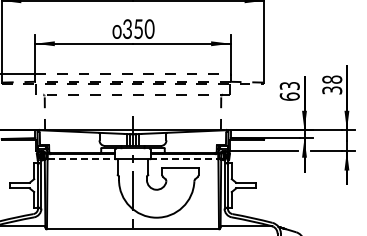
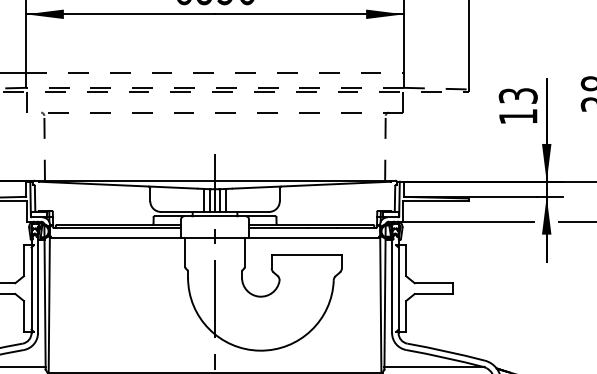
text: (289, 96) -> (517, 116), 63 -> 13
line: (81, 159) -> (115, 238), dashed -> solid
line: (184, 159) -> (314, 238), dashed -> solid

